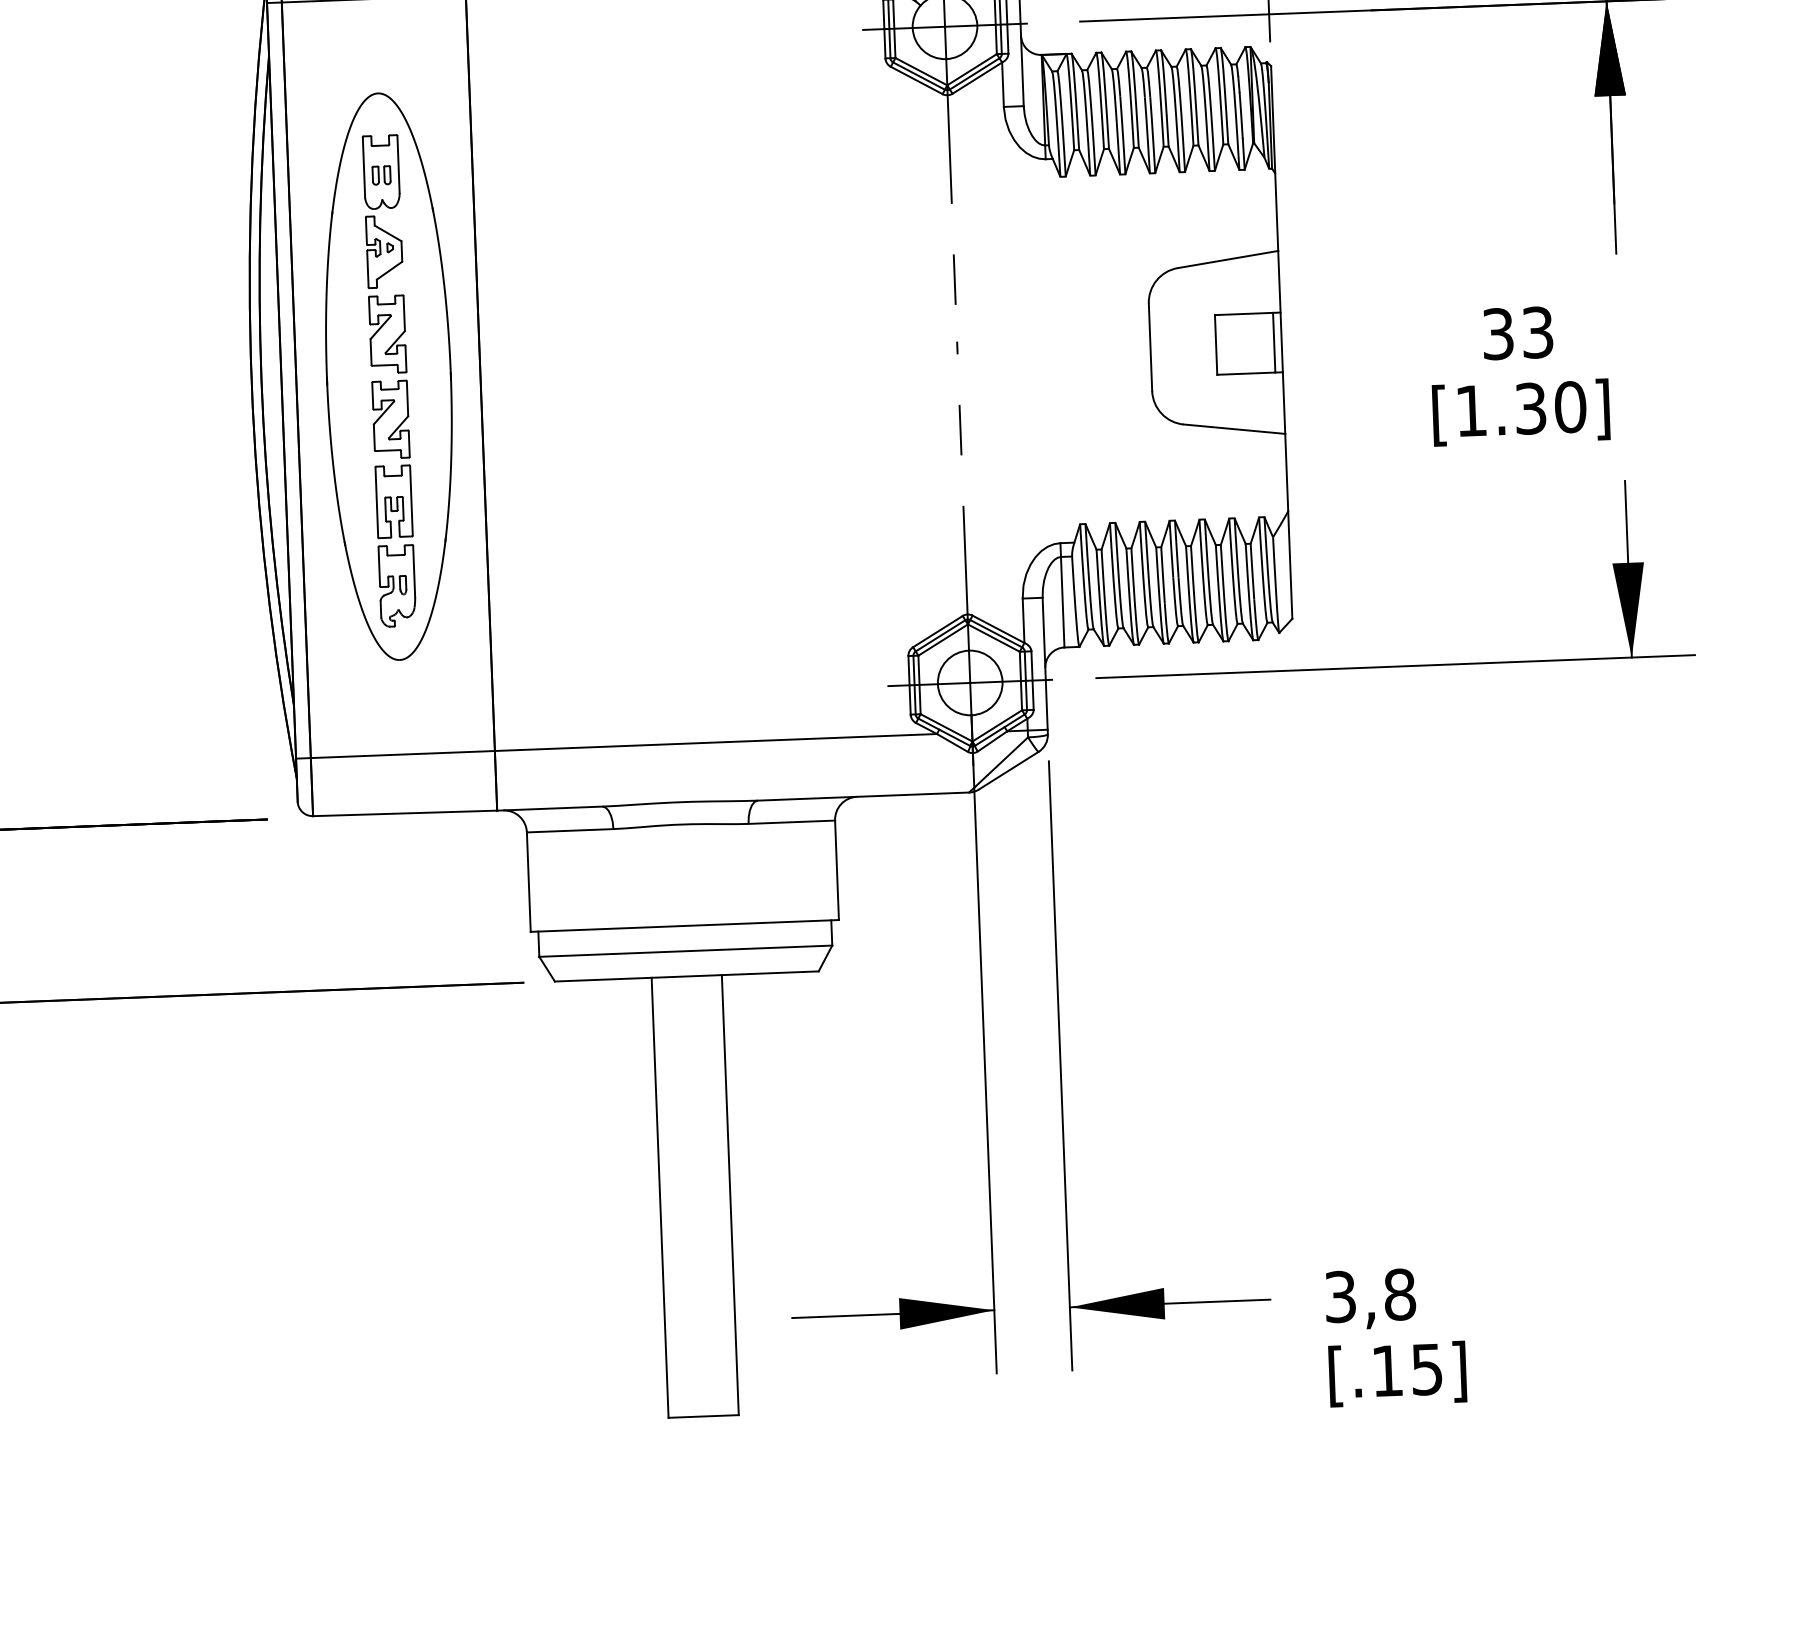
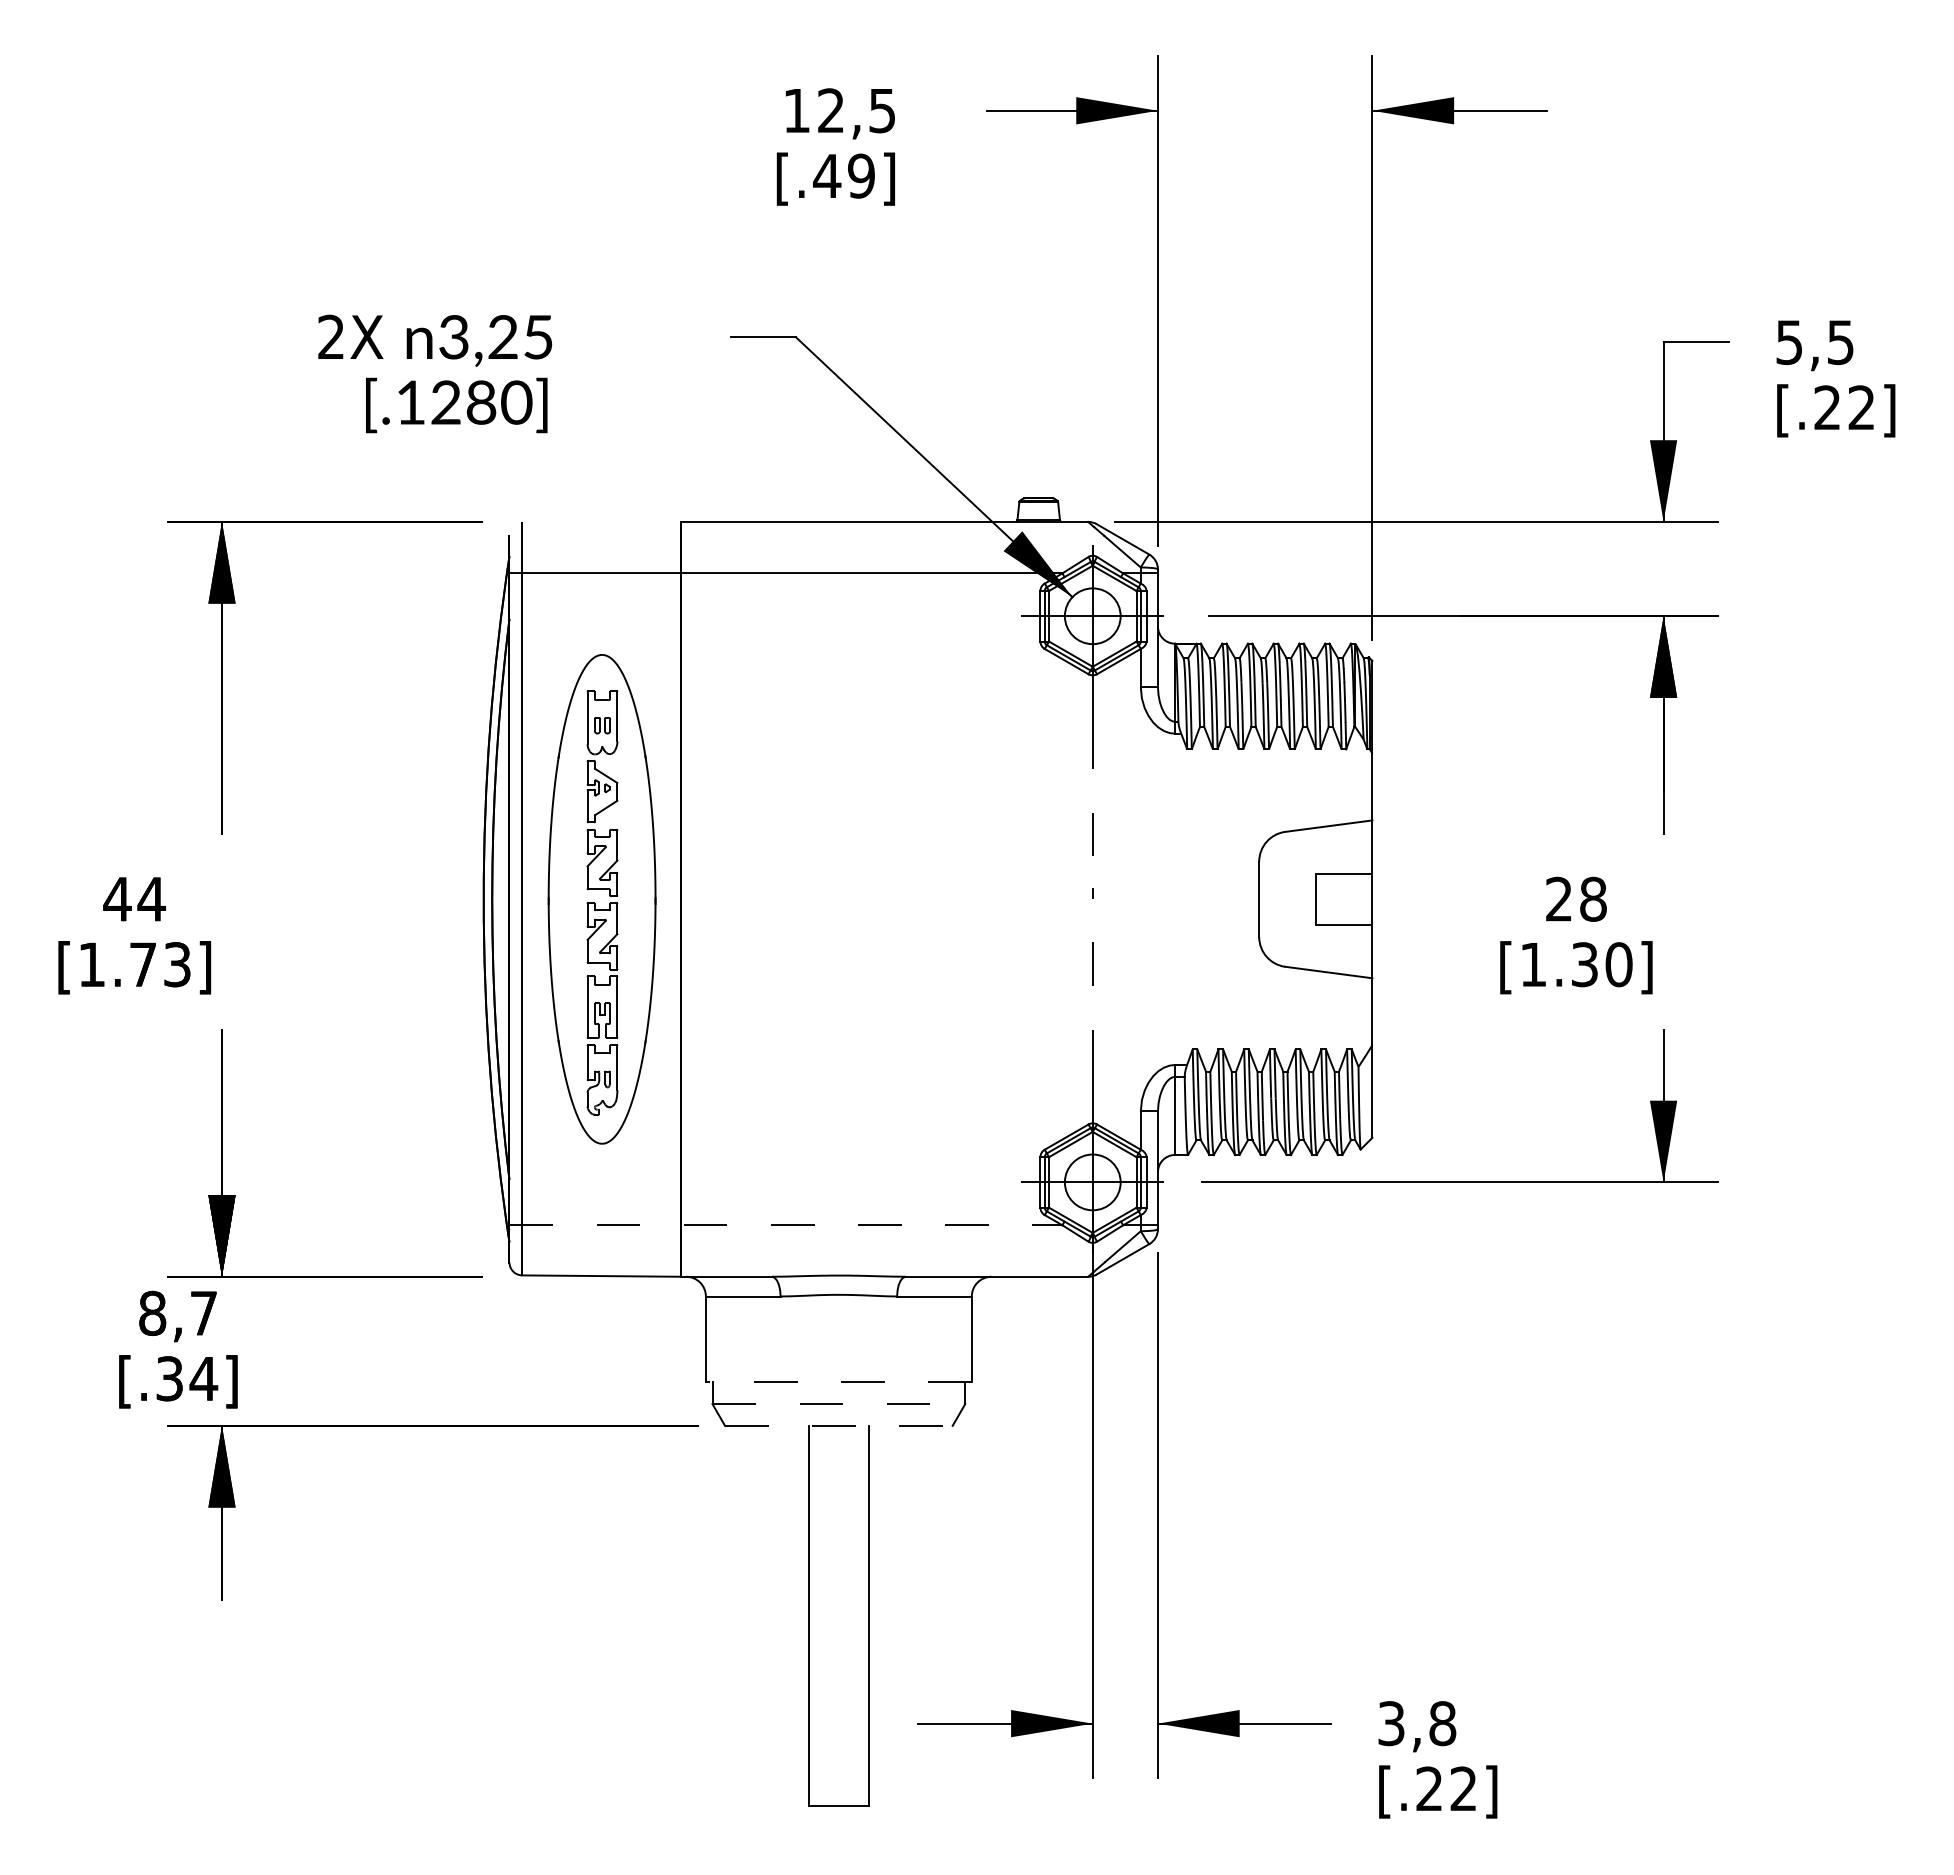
text: (1518, 332) -> (1576, 898), 33 -> 28
line: (1273, 342) -> (1365, 899), removed
line: (617, 746) -> (786, 1225), solid -> dashed
line: (684, 926) -> (838, 1382), solid -> dashed
line: (686, 951) -> (839, 1404), solid -> dashed
line: (686, 976) -> (838, 1425), solid -> dashed
text: (1407, 1369) -> (1446, 1788), [.15] -> [.22]

